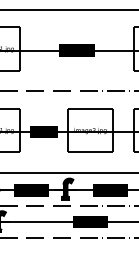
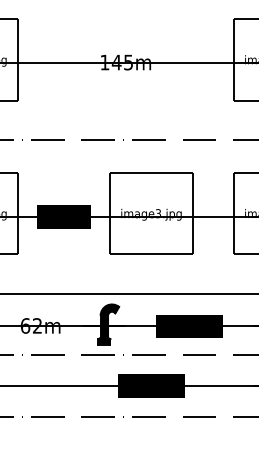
fill: (76, 50) -> (125, 62), removed
fill: (31, 190) -> (40, 326), removed

